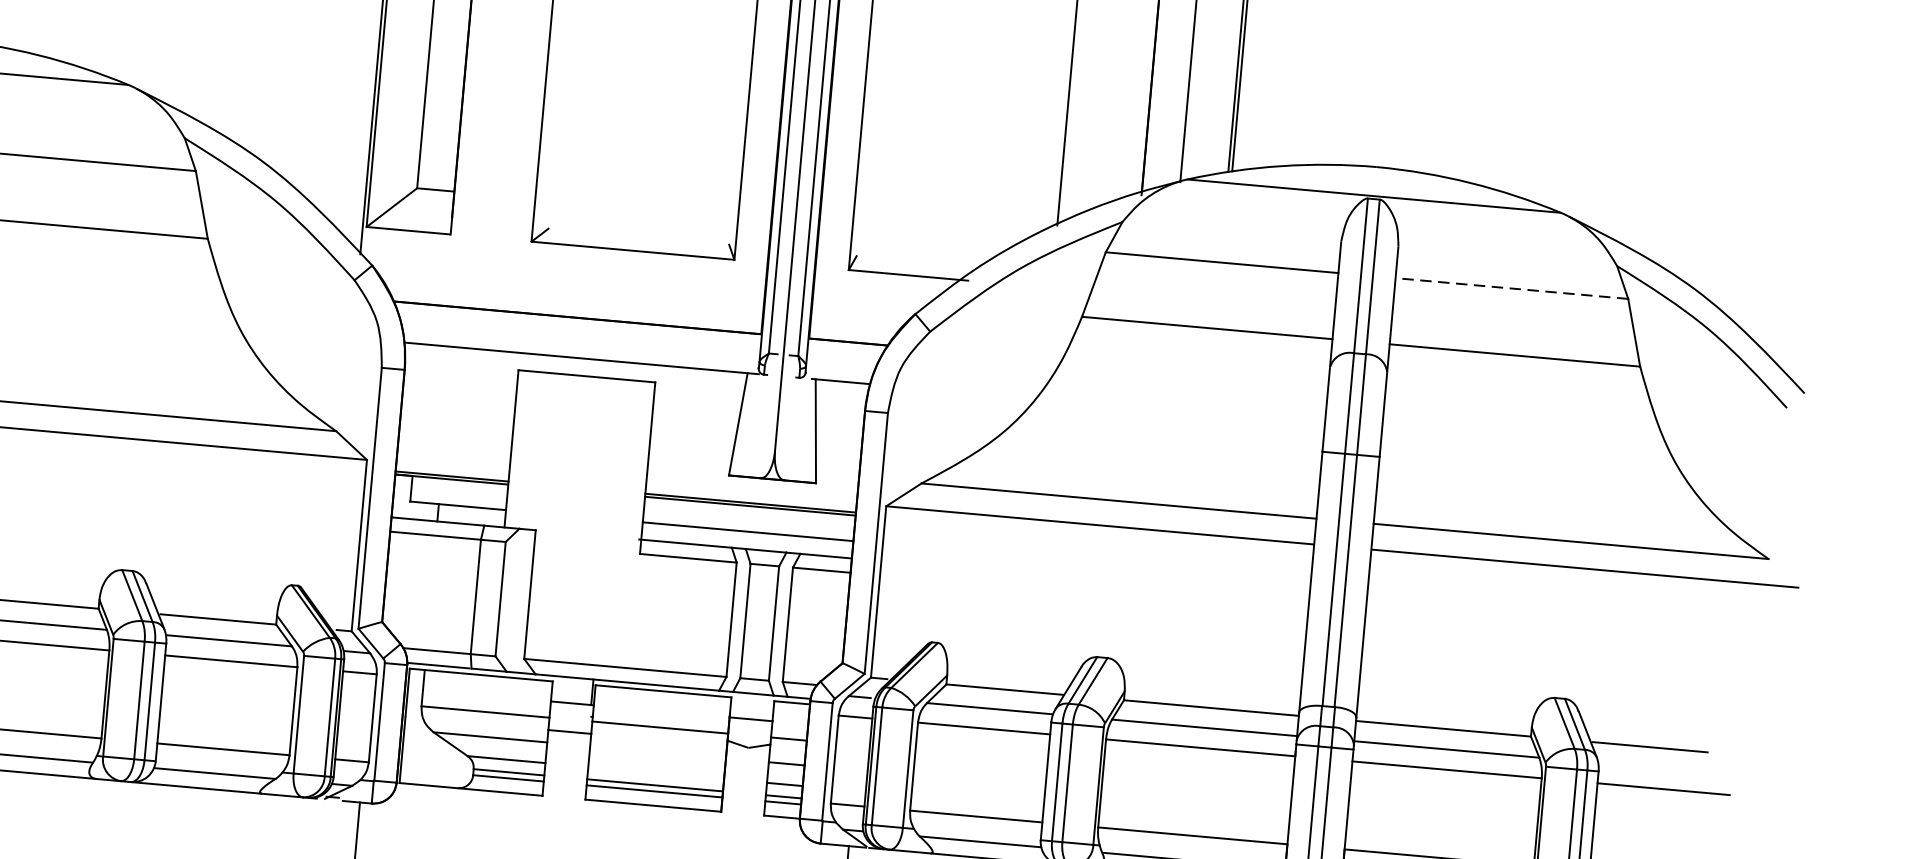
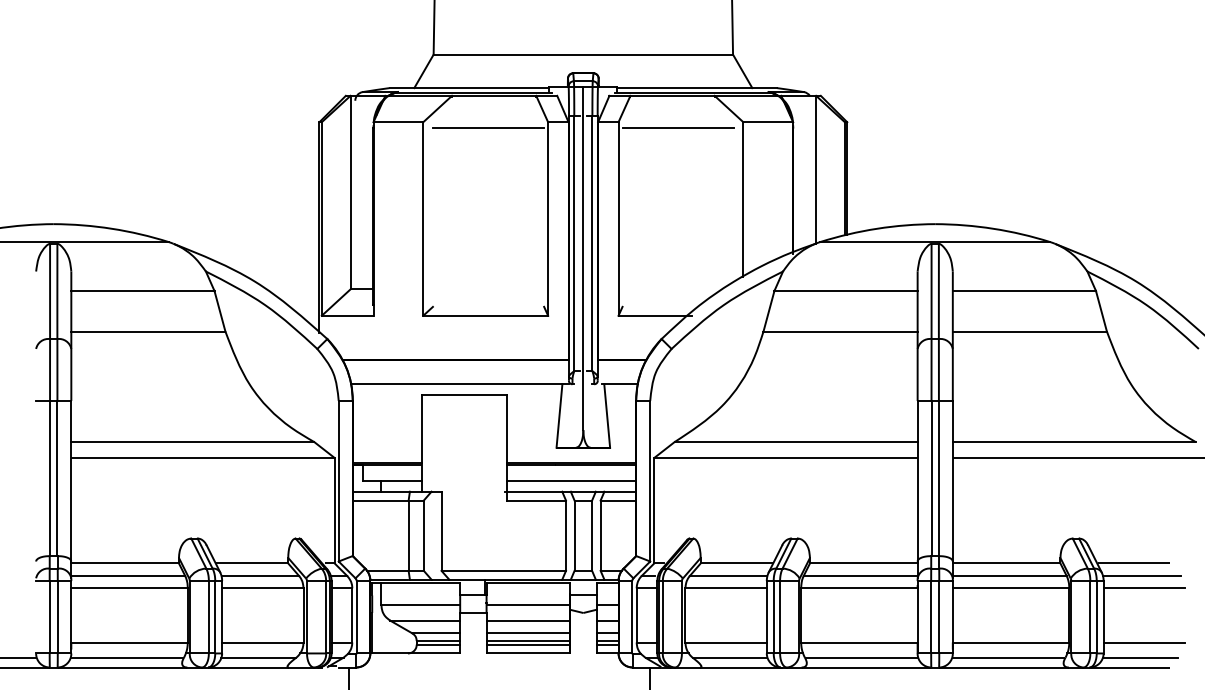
line: (1512, 287) -> (1024, 290), dashed -> solid
line: (658, 752) -> (528, 620), added
line: (1660, 767) -> (1141, 575), added
line: (656, 773) -> (528, 633), added

